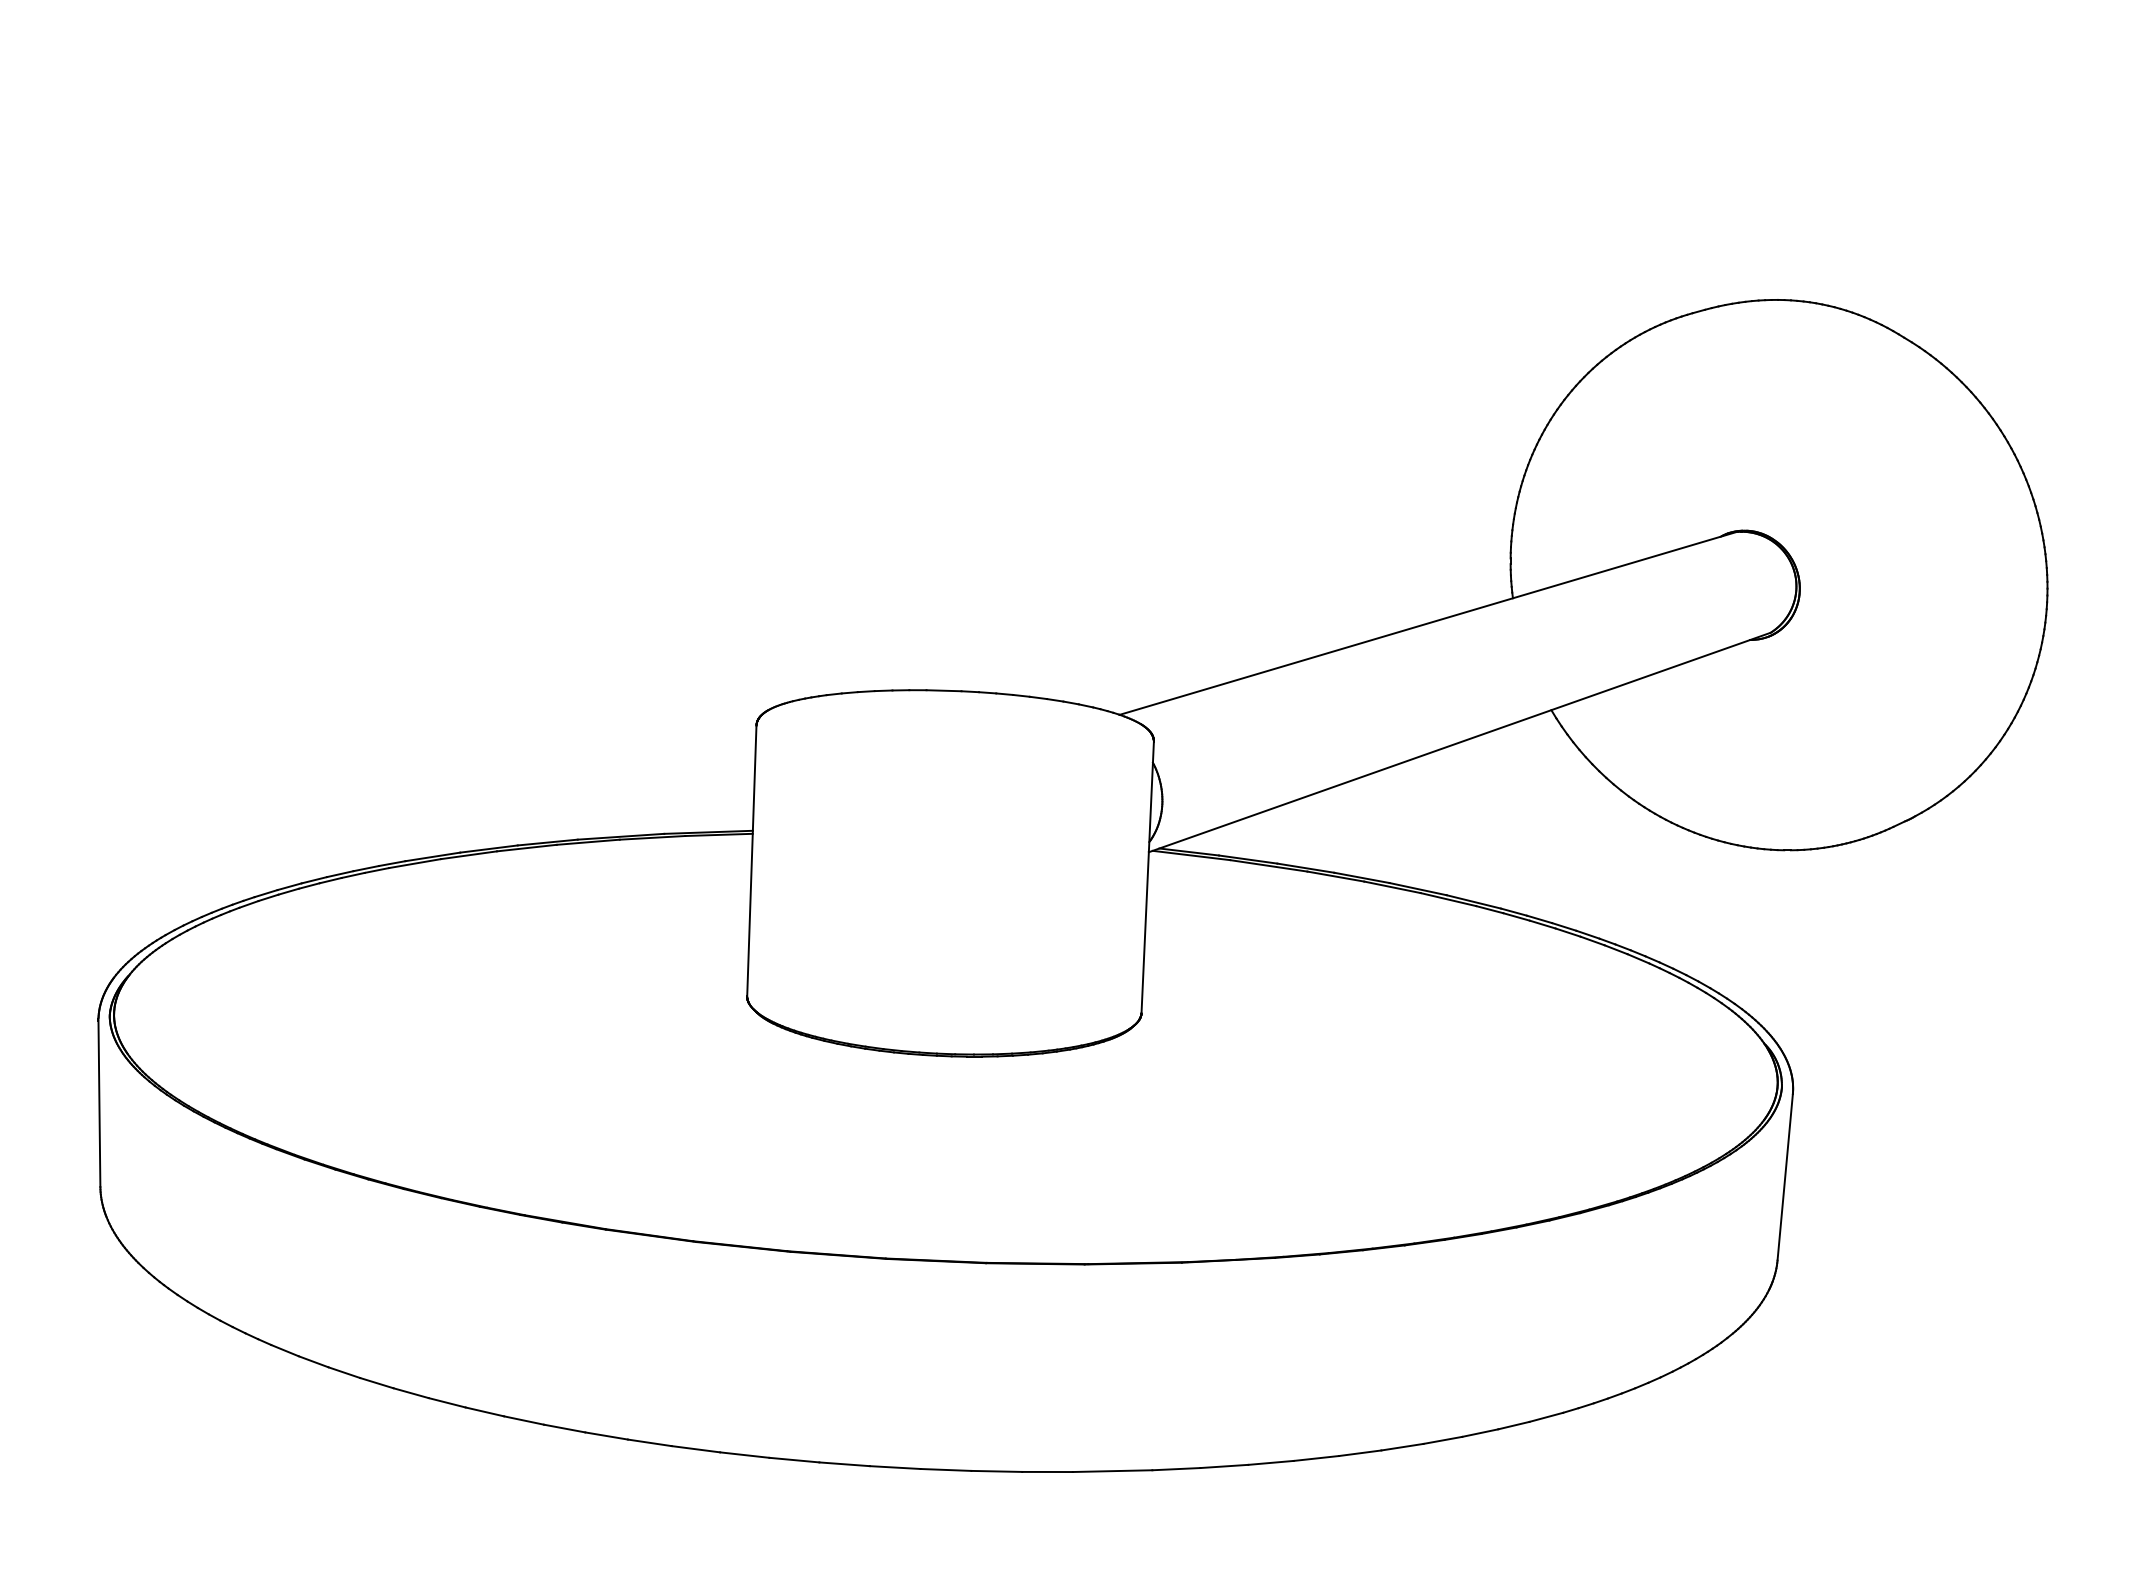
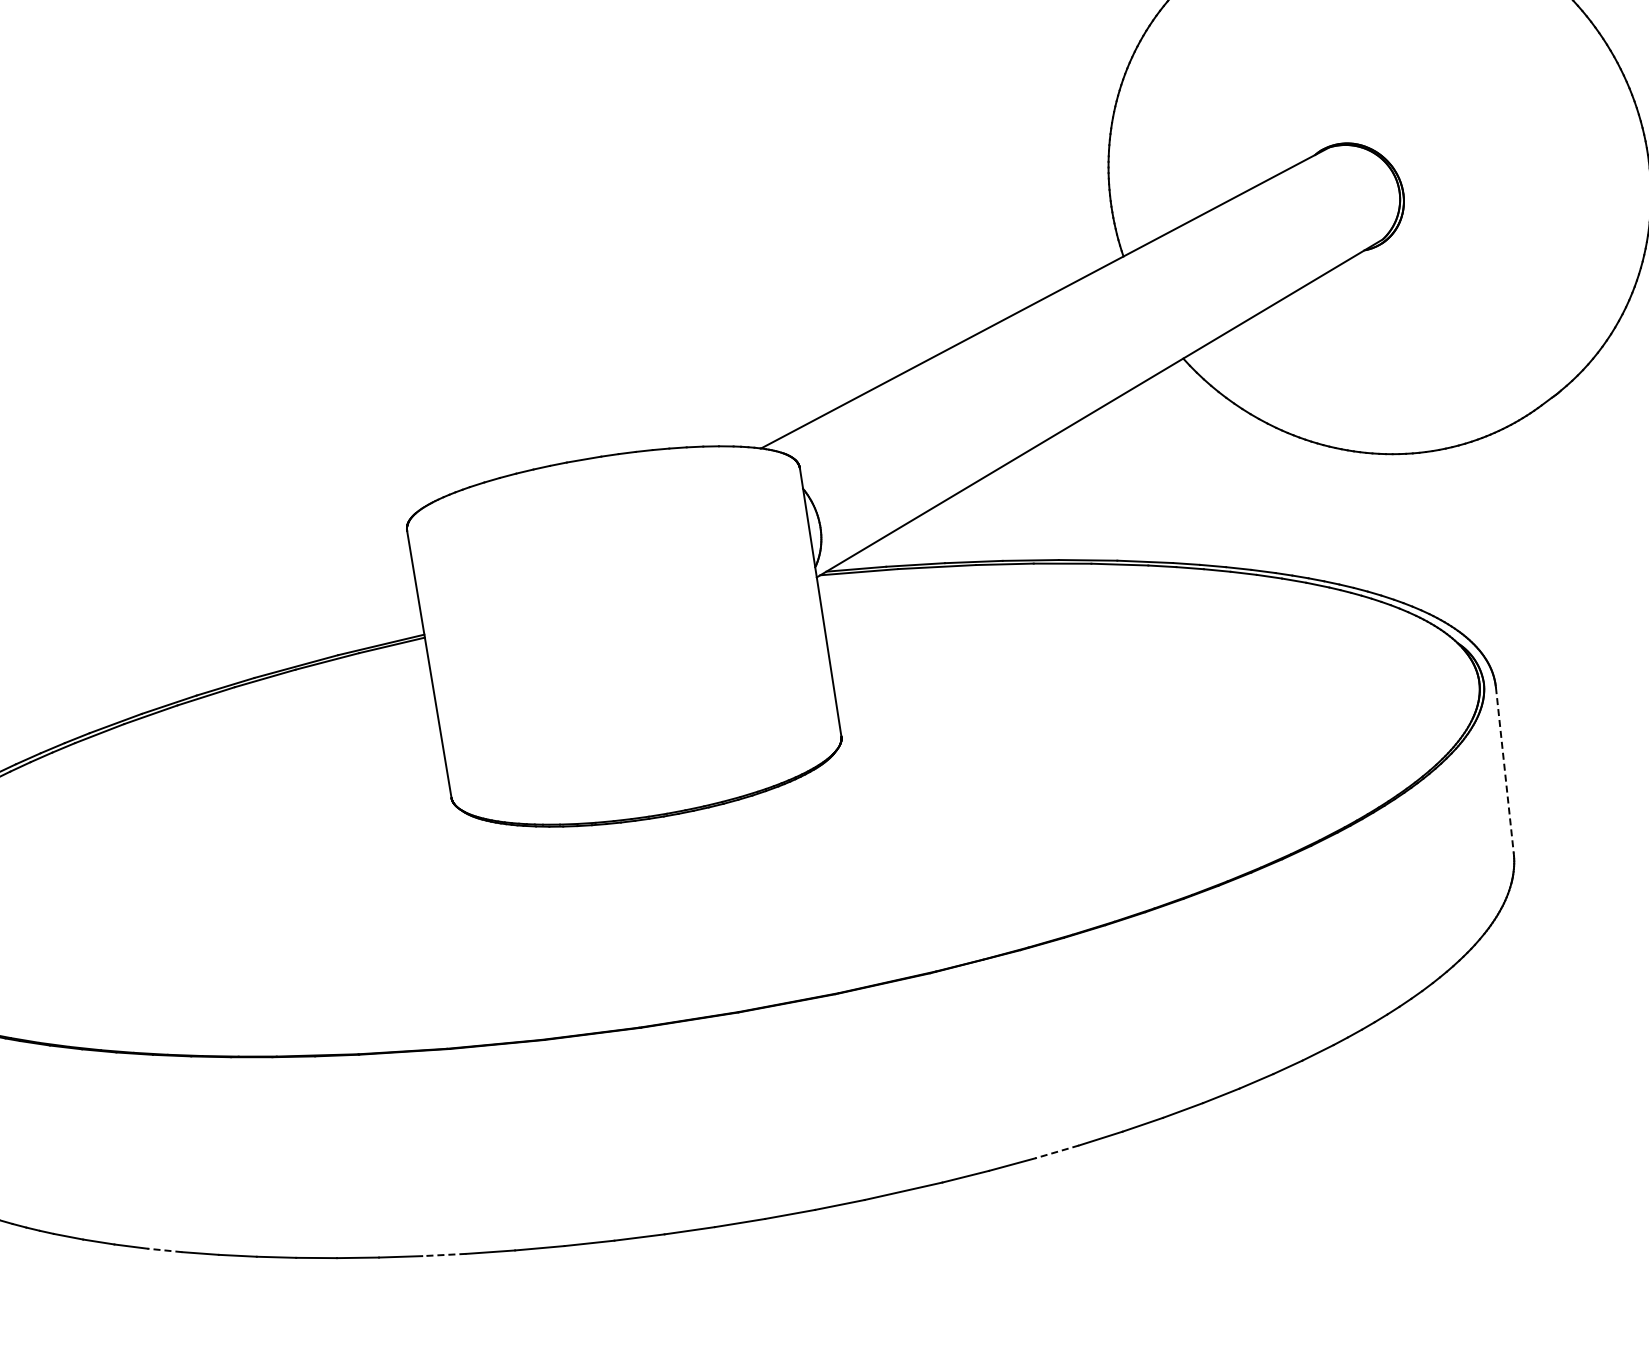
line: (1785, 1177) -> (1505, 770), solid -> dashed
line: (376, 1383) -> (164, 1250), solid -> dashed
line: (649, 1442) -> (443, 1254), solid -> dashed
line: (1271, 1462) -> (1057, 1151), solid -> dashed

